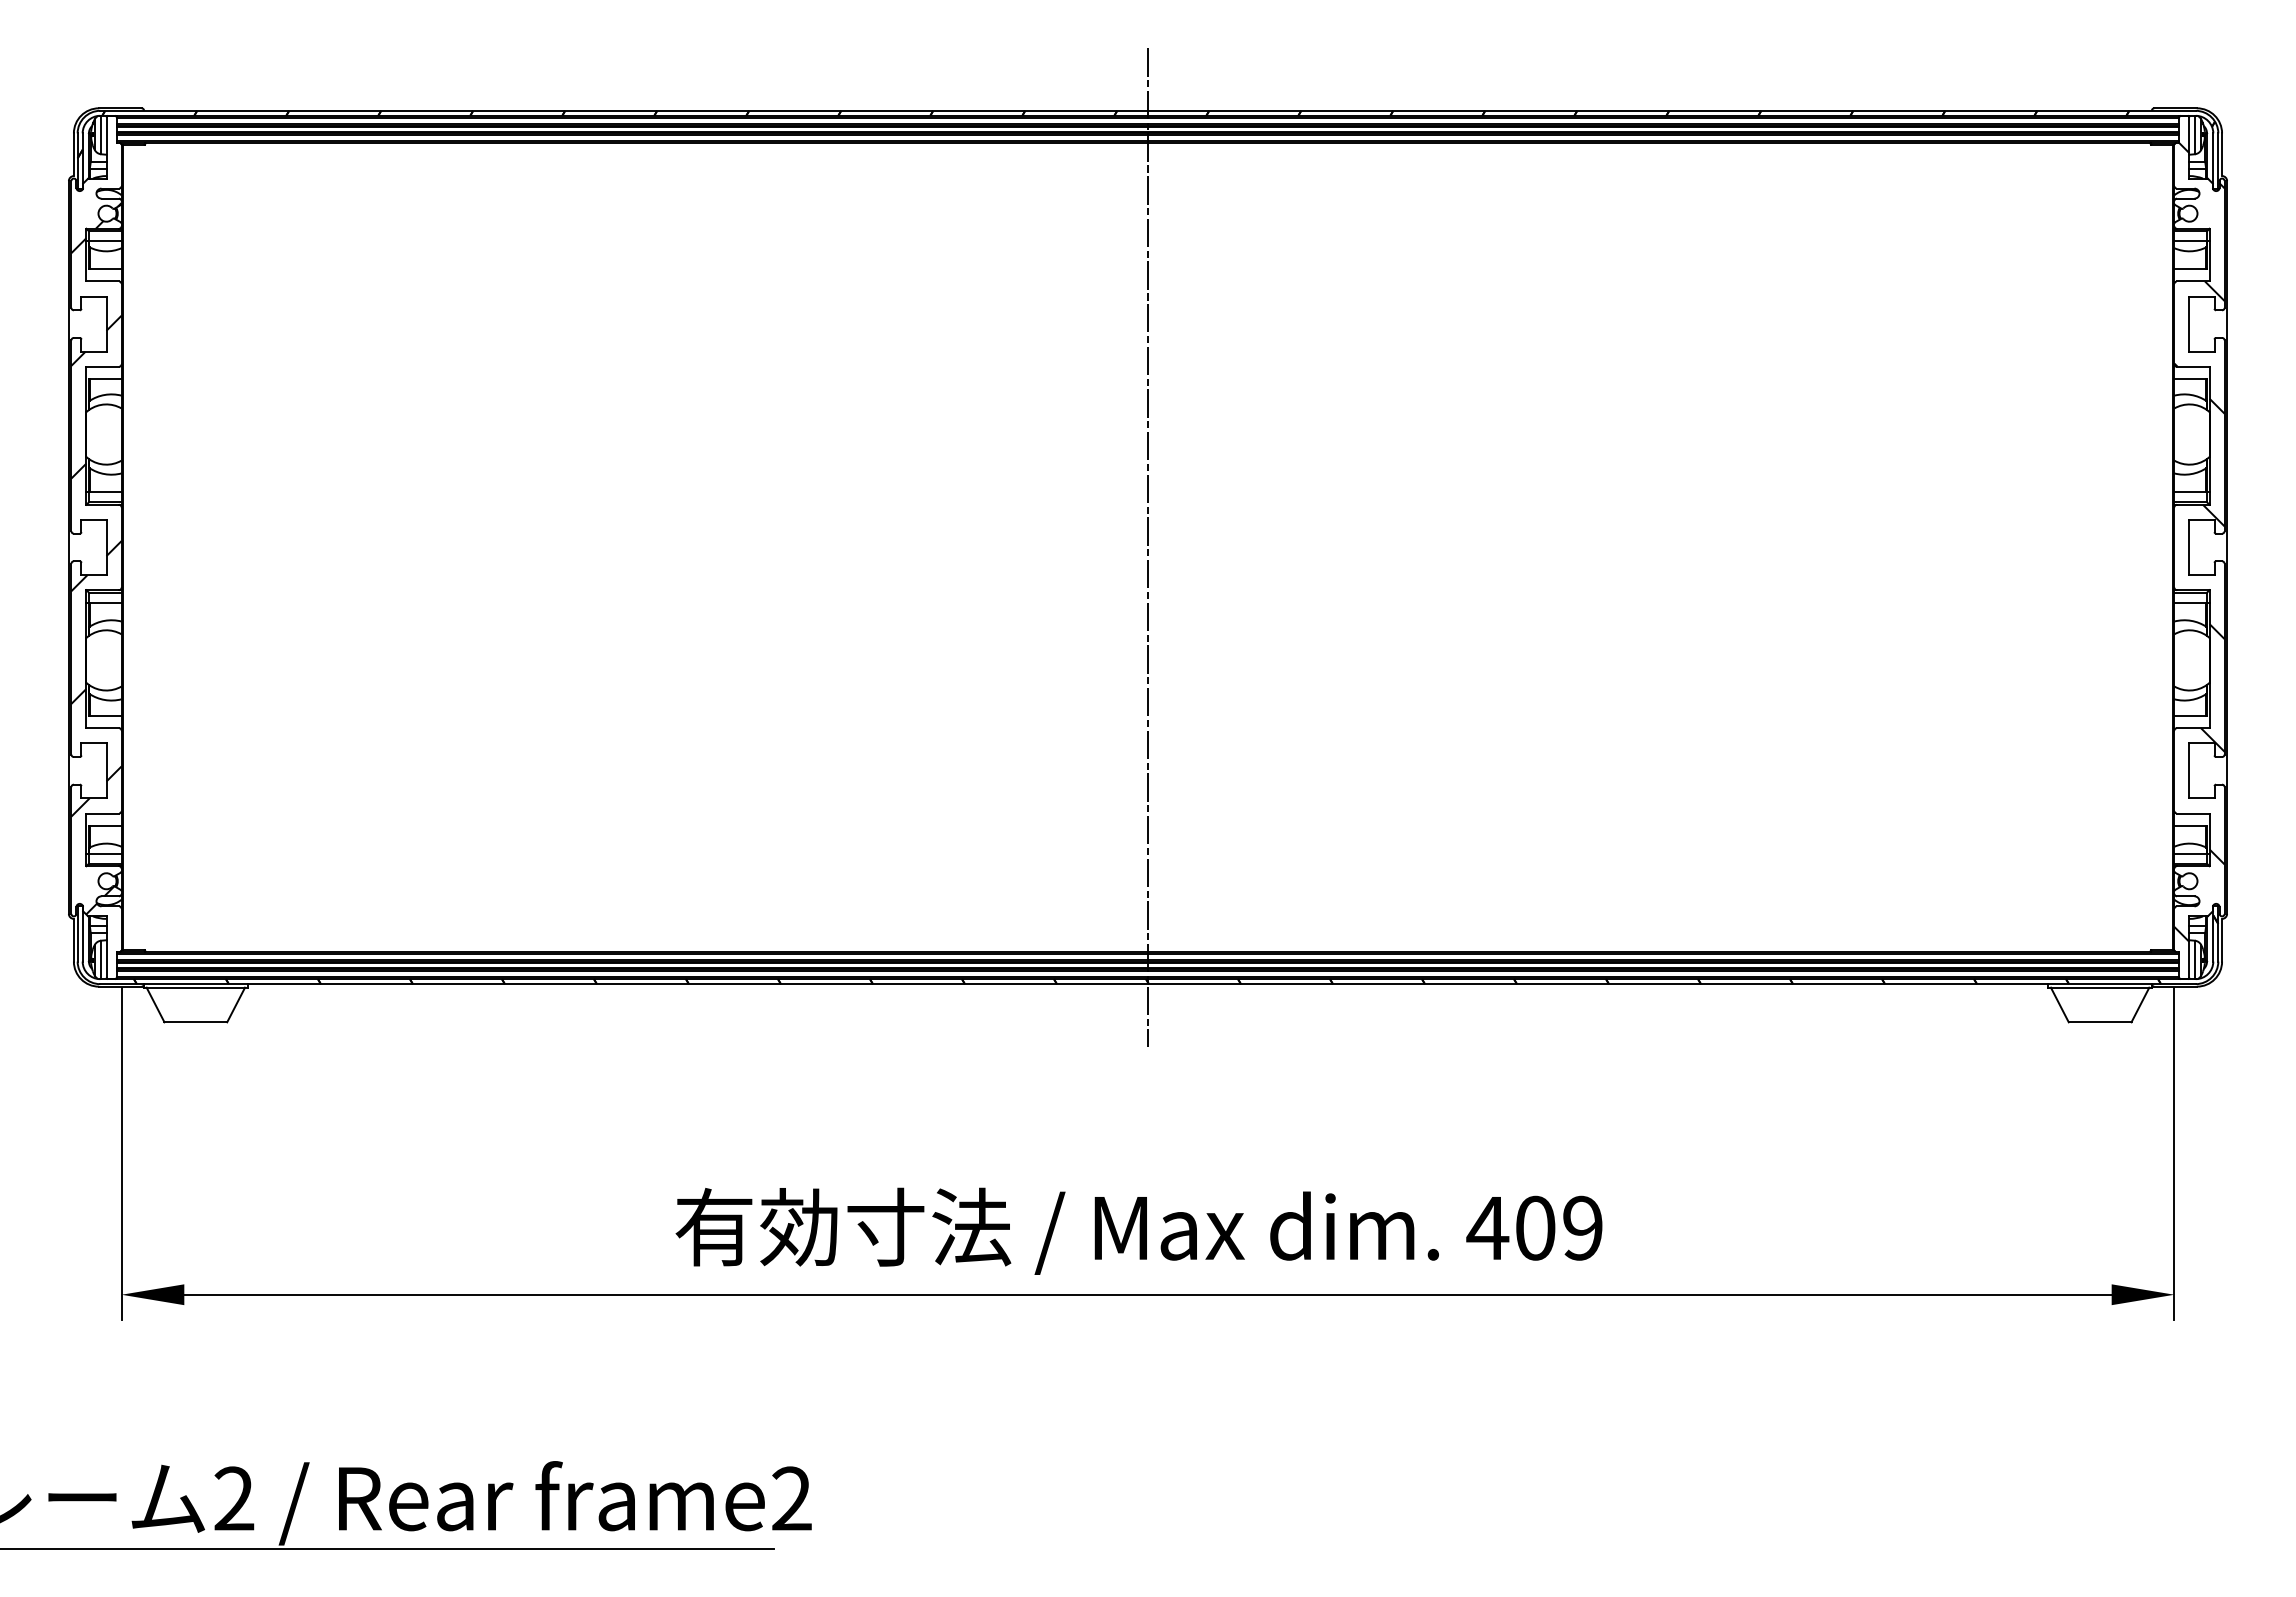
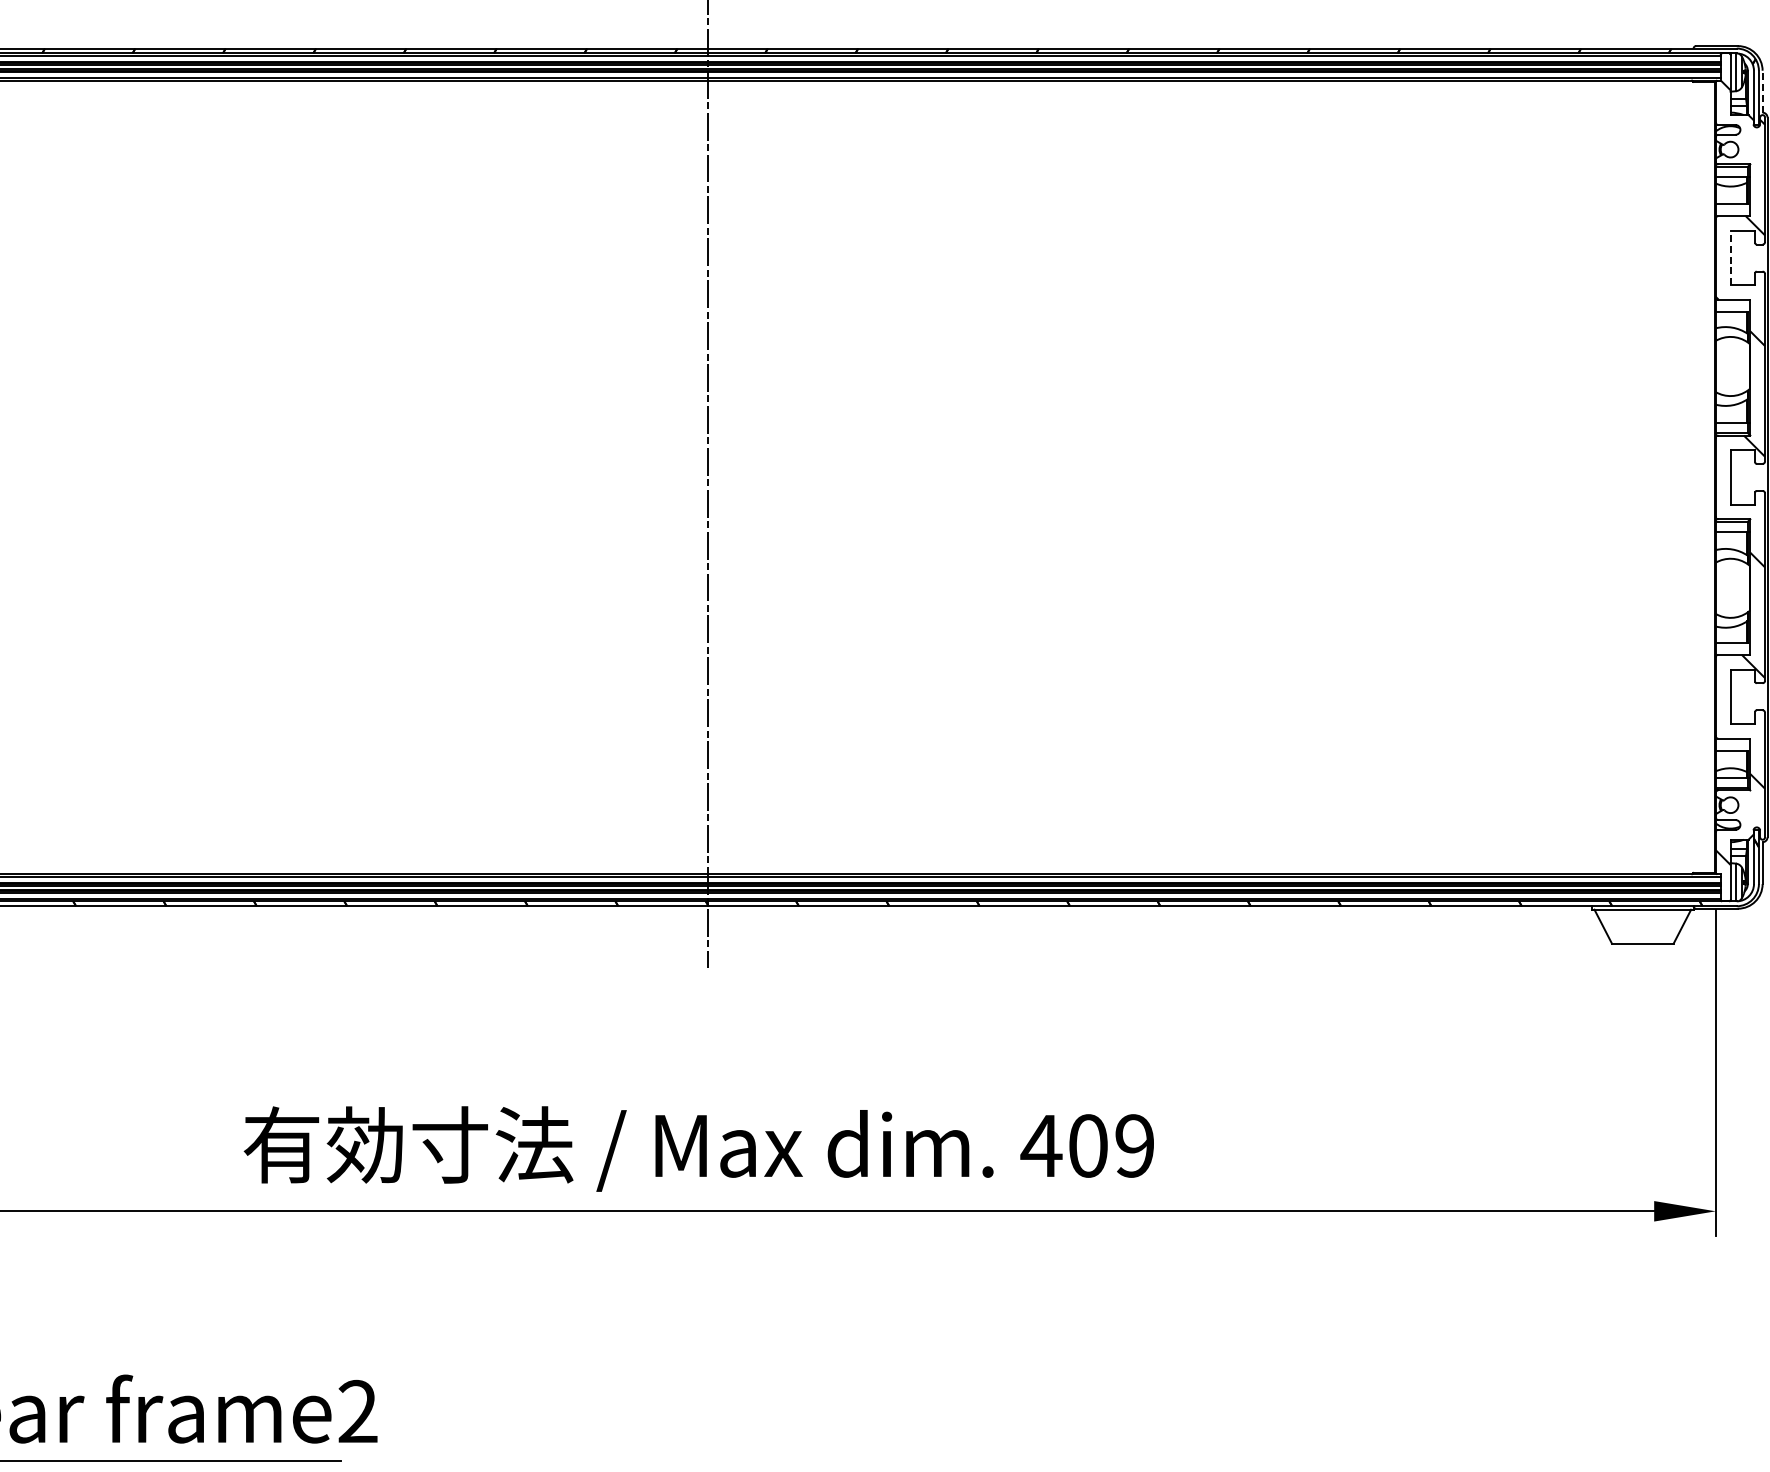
line: (2222, 154) -> (1763, 91), solid -> dashed
line: (2189, 324) -> (1730, 258), solid -> dashed

